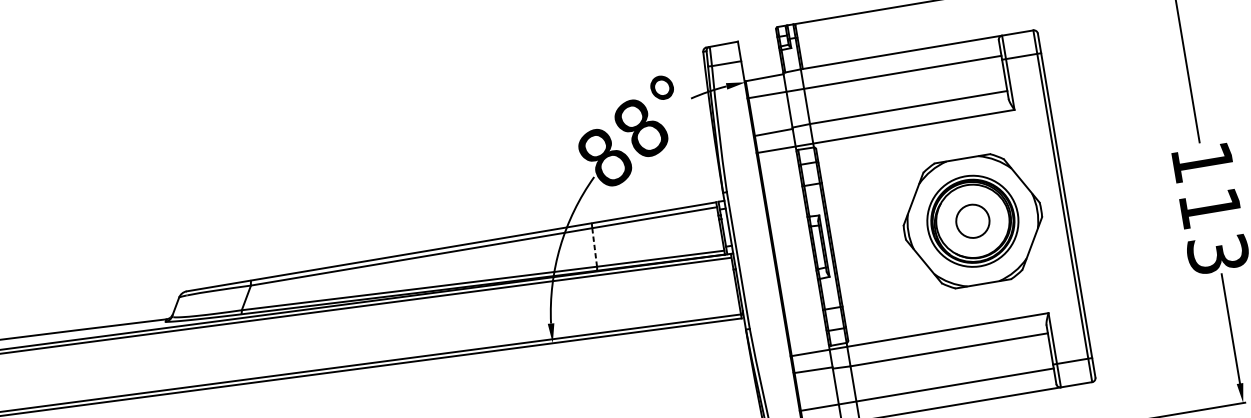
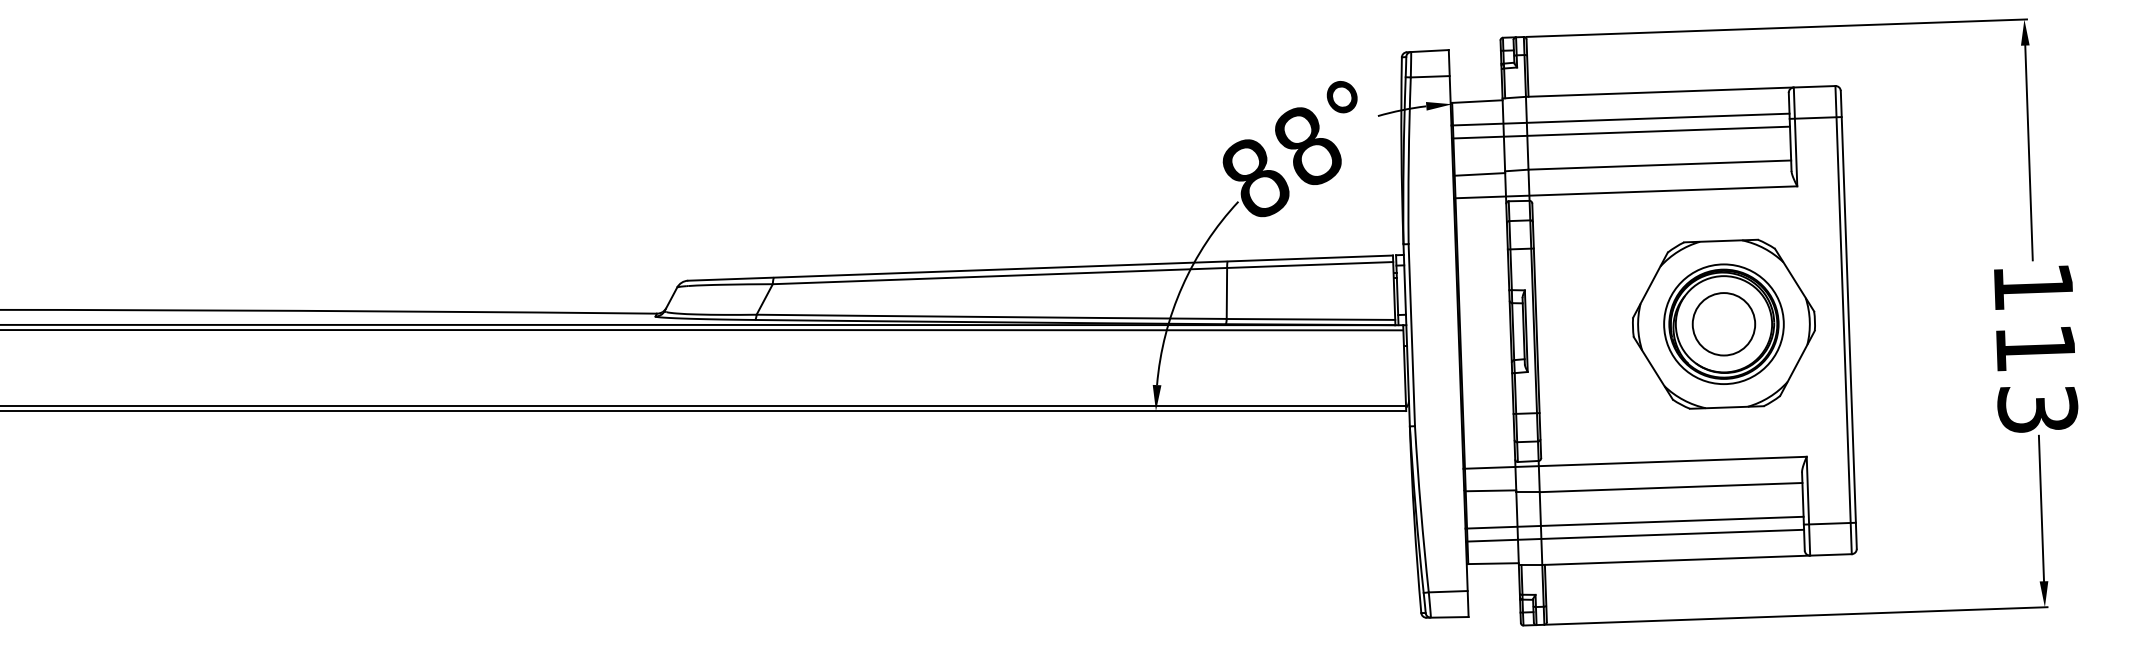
line: (875, 86) -> (1620, 132), added
circle: (972, 221) -> (1723, 324), size x1.43
line: (594, 247) -> (1226, 293), dashed -> solid
line: (925, 379) -> (1634, 522), added

